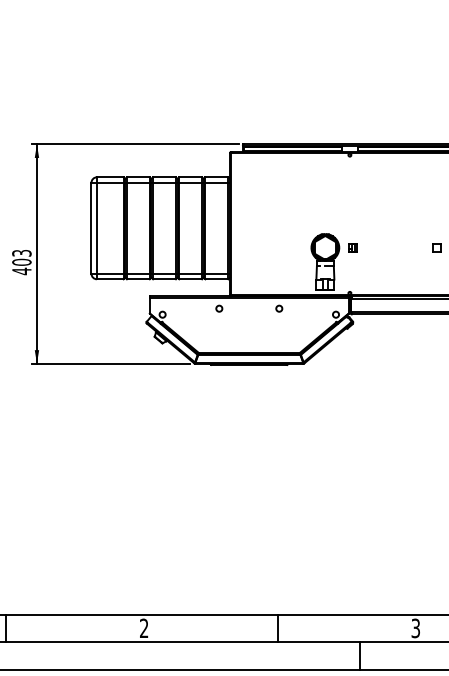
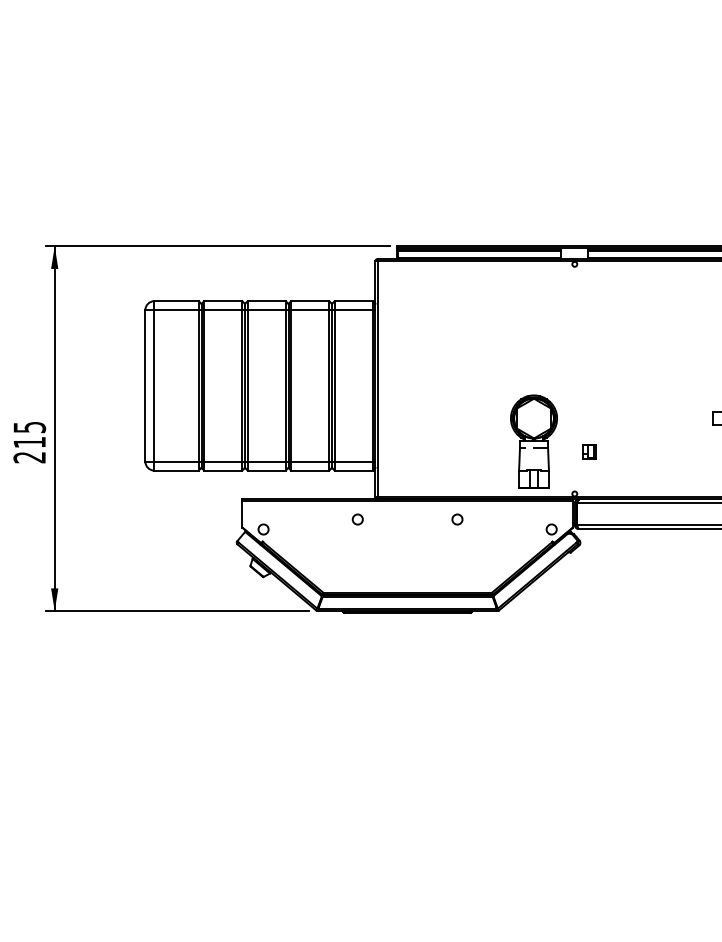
part: (352, 247) -> (589, 451), moved
text: (21, 262) -> (29, 442), 403 -> 215

